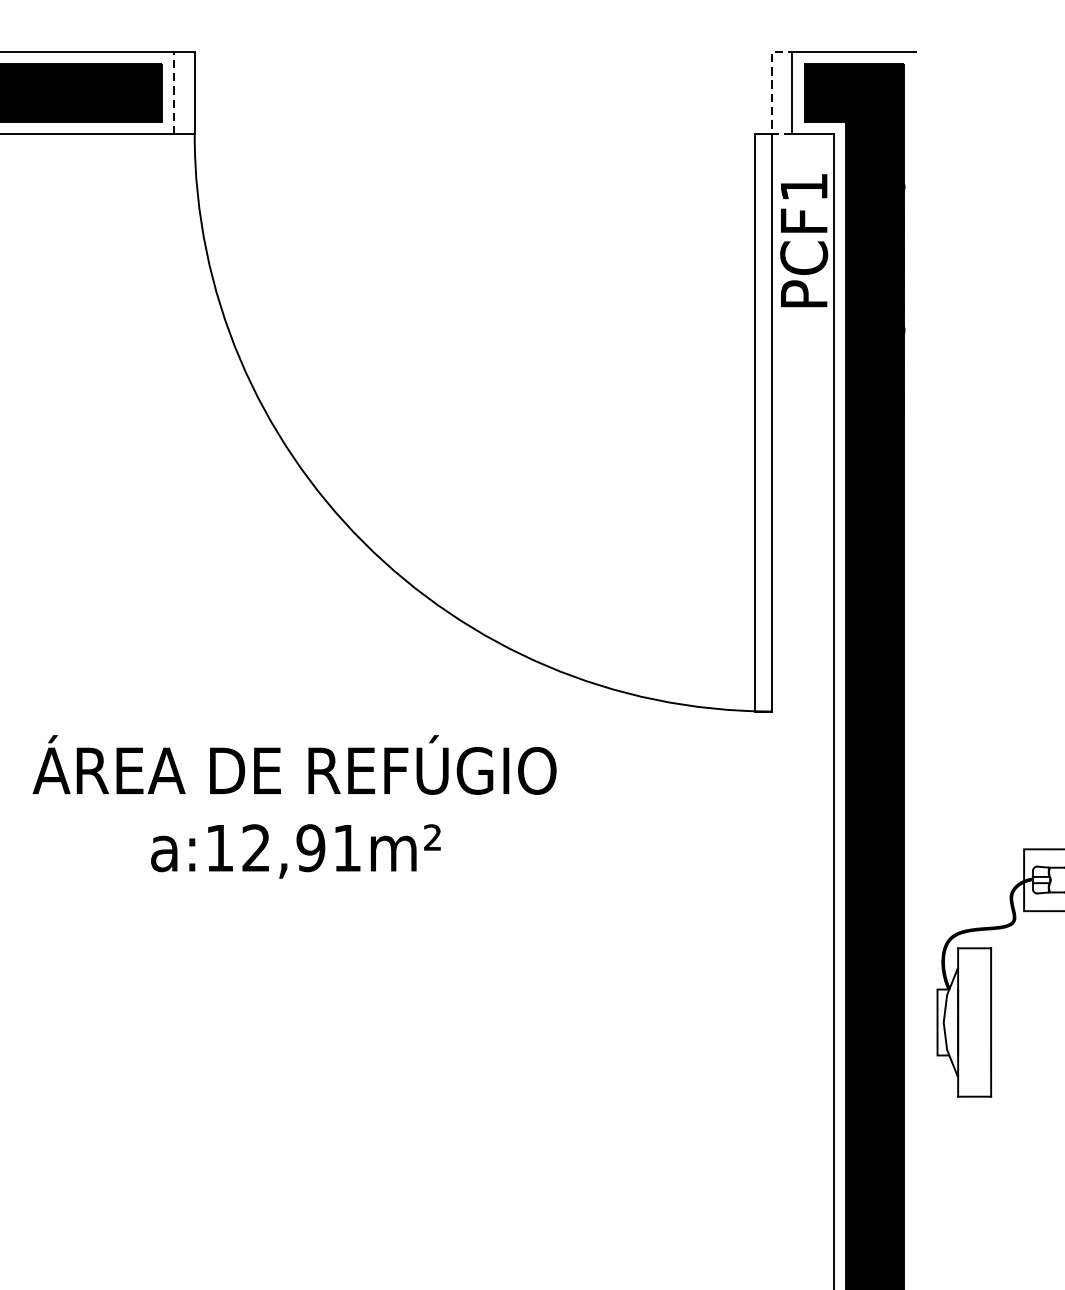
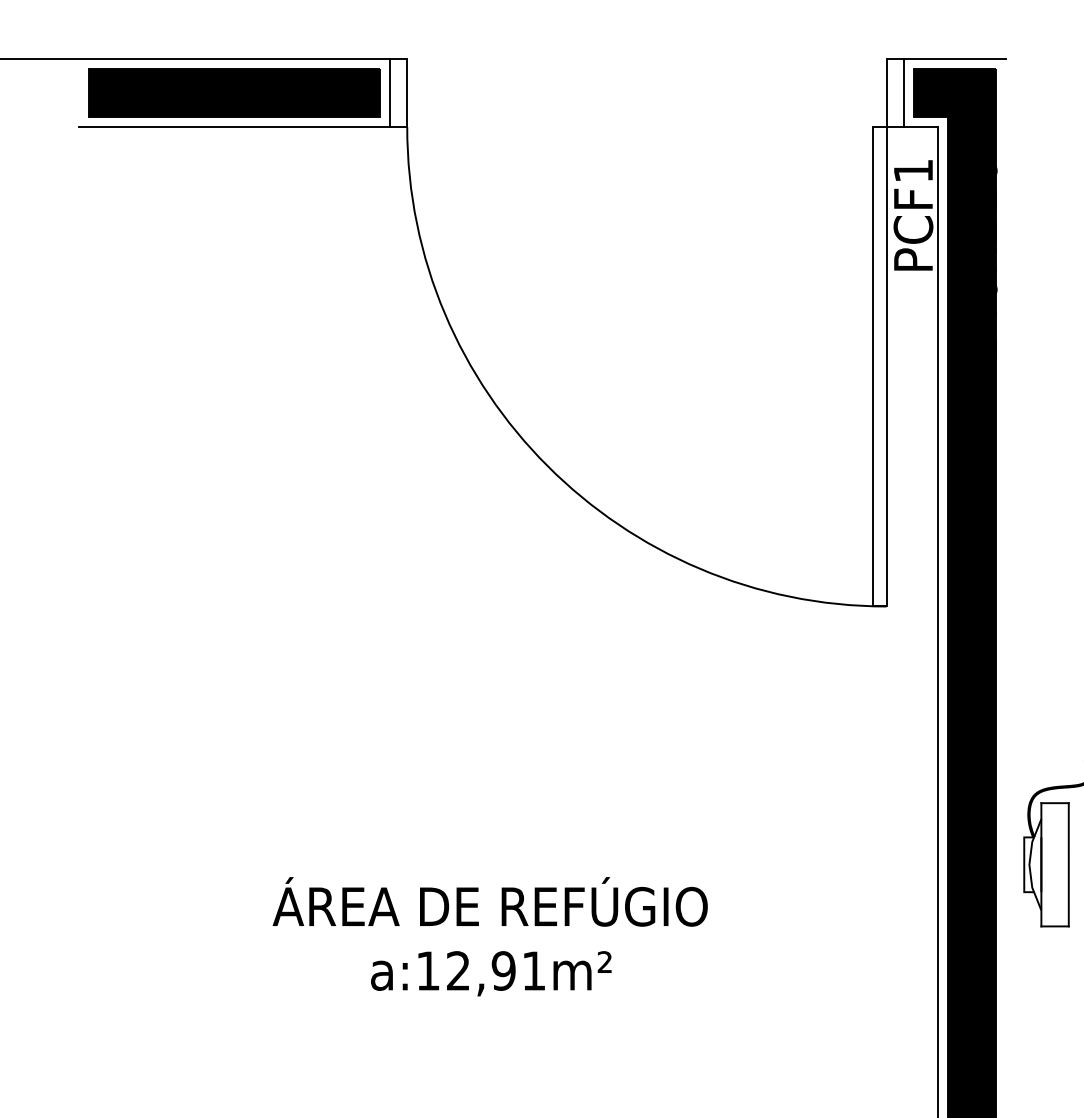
line: (174, 92) -> (390, 92), dashed -> solid
line: (771, 92) -> (886, 92), dashed -> solid
text: (293, 806) -> (489, 936), moved

